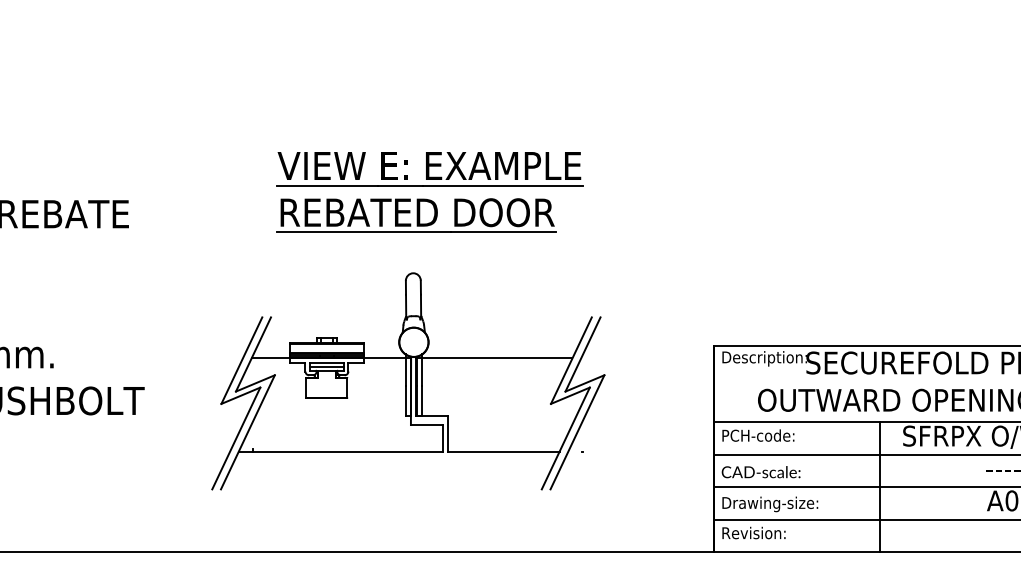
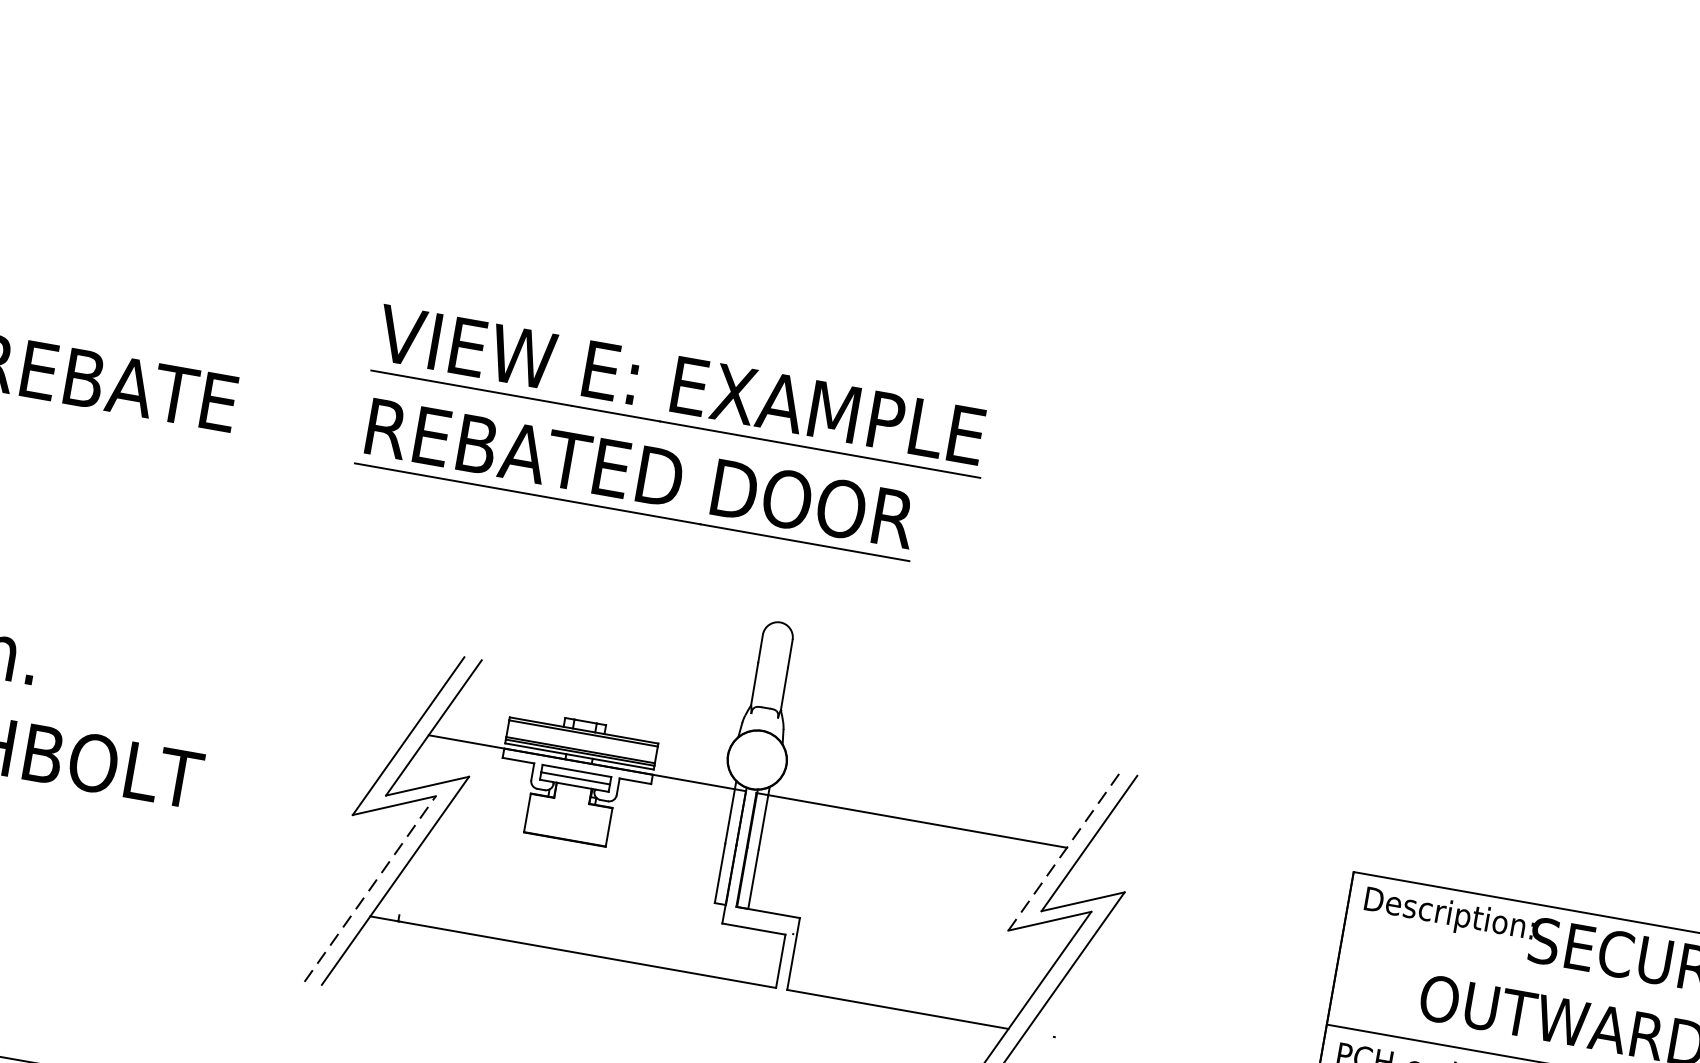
part: (429, 192) -> (671, 437), moved
line: (571, 360) -> (1064, 851), solid -> dashed
line: (236, 438) -> (370, 889), solid -> dashed

